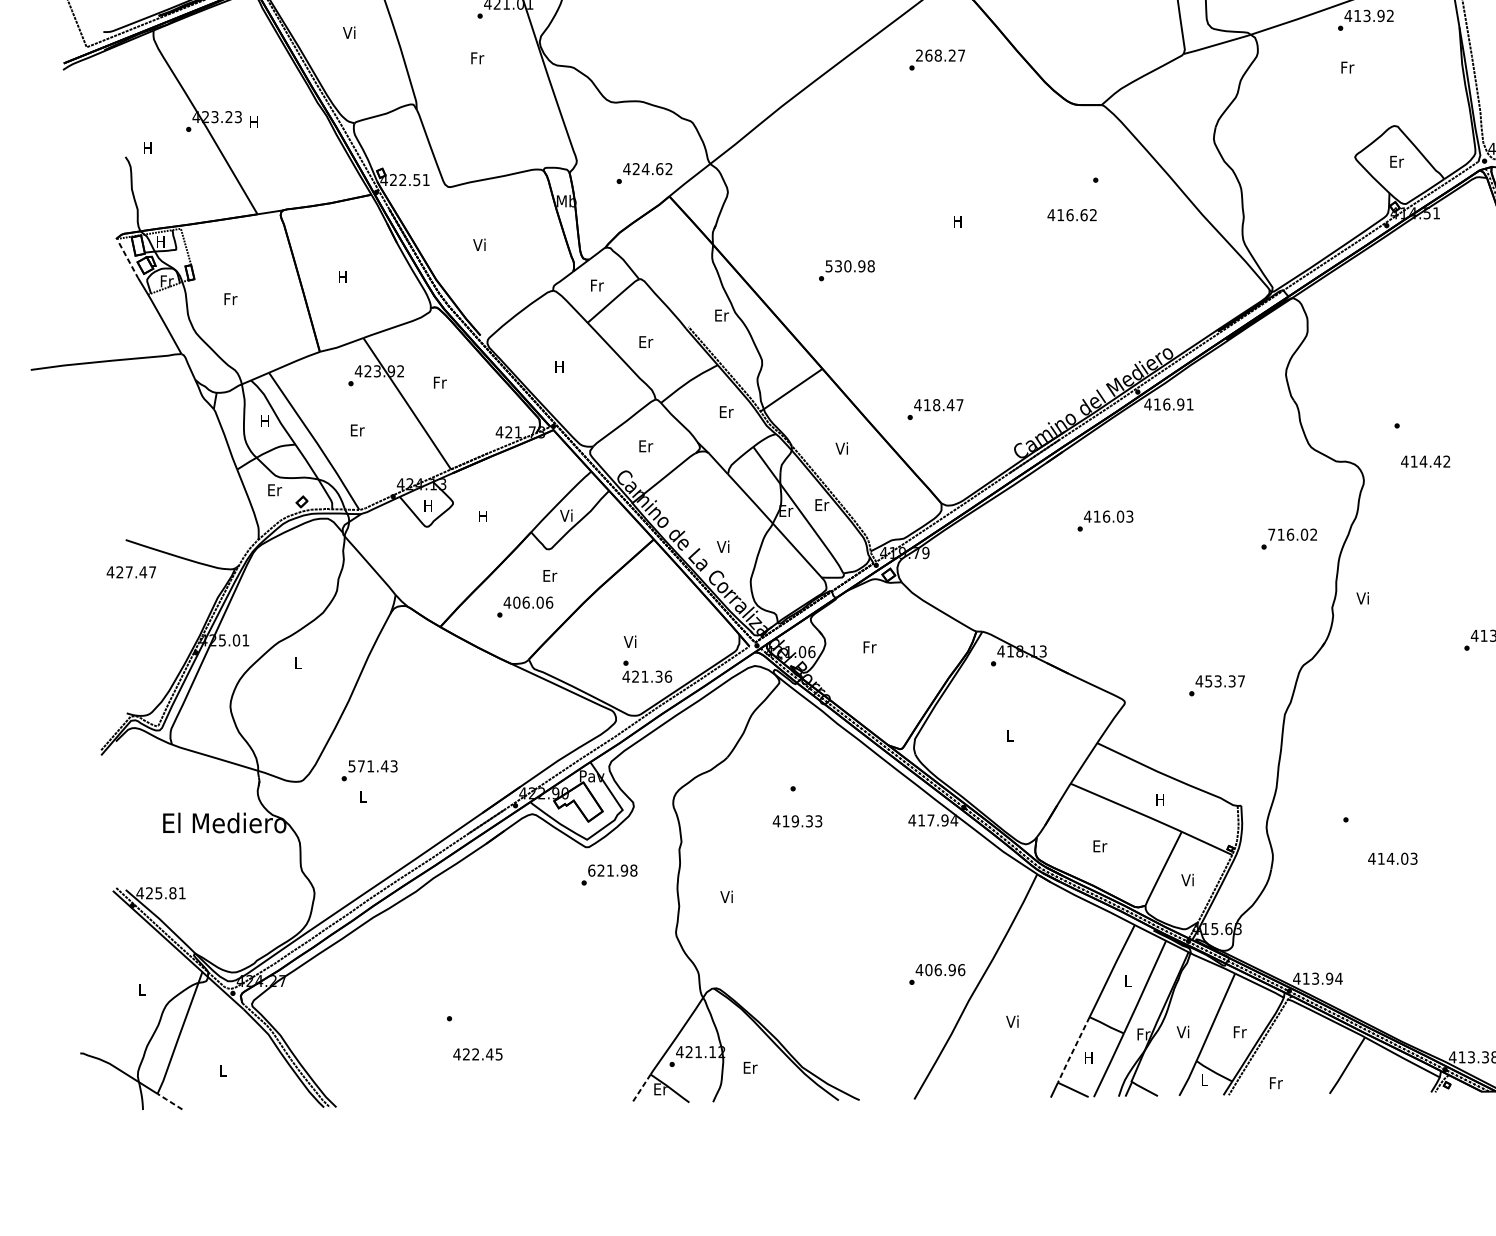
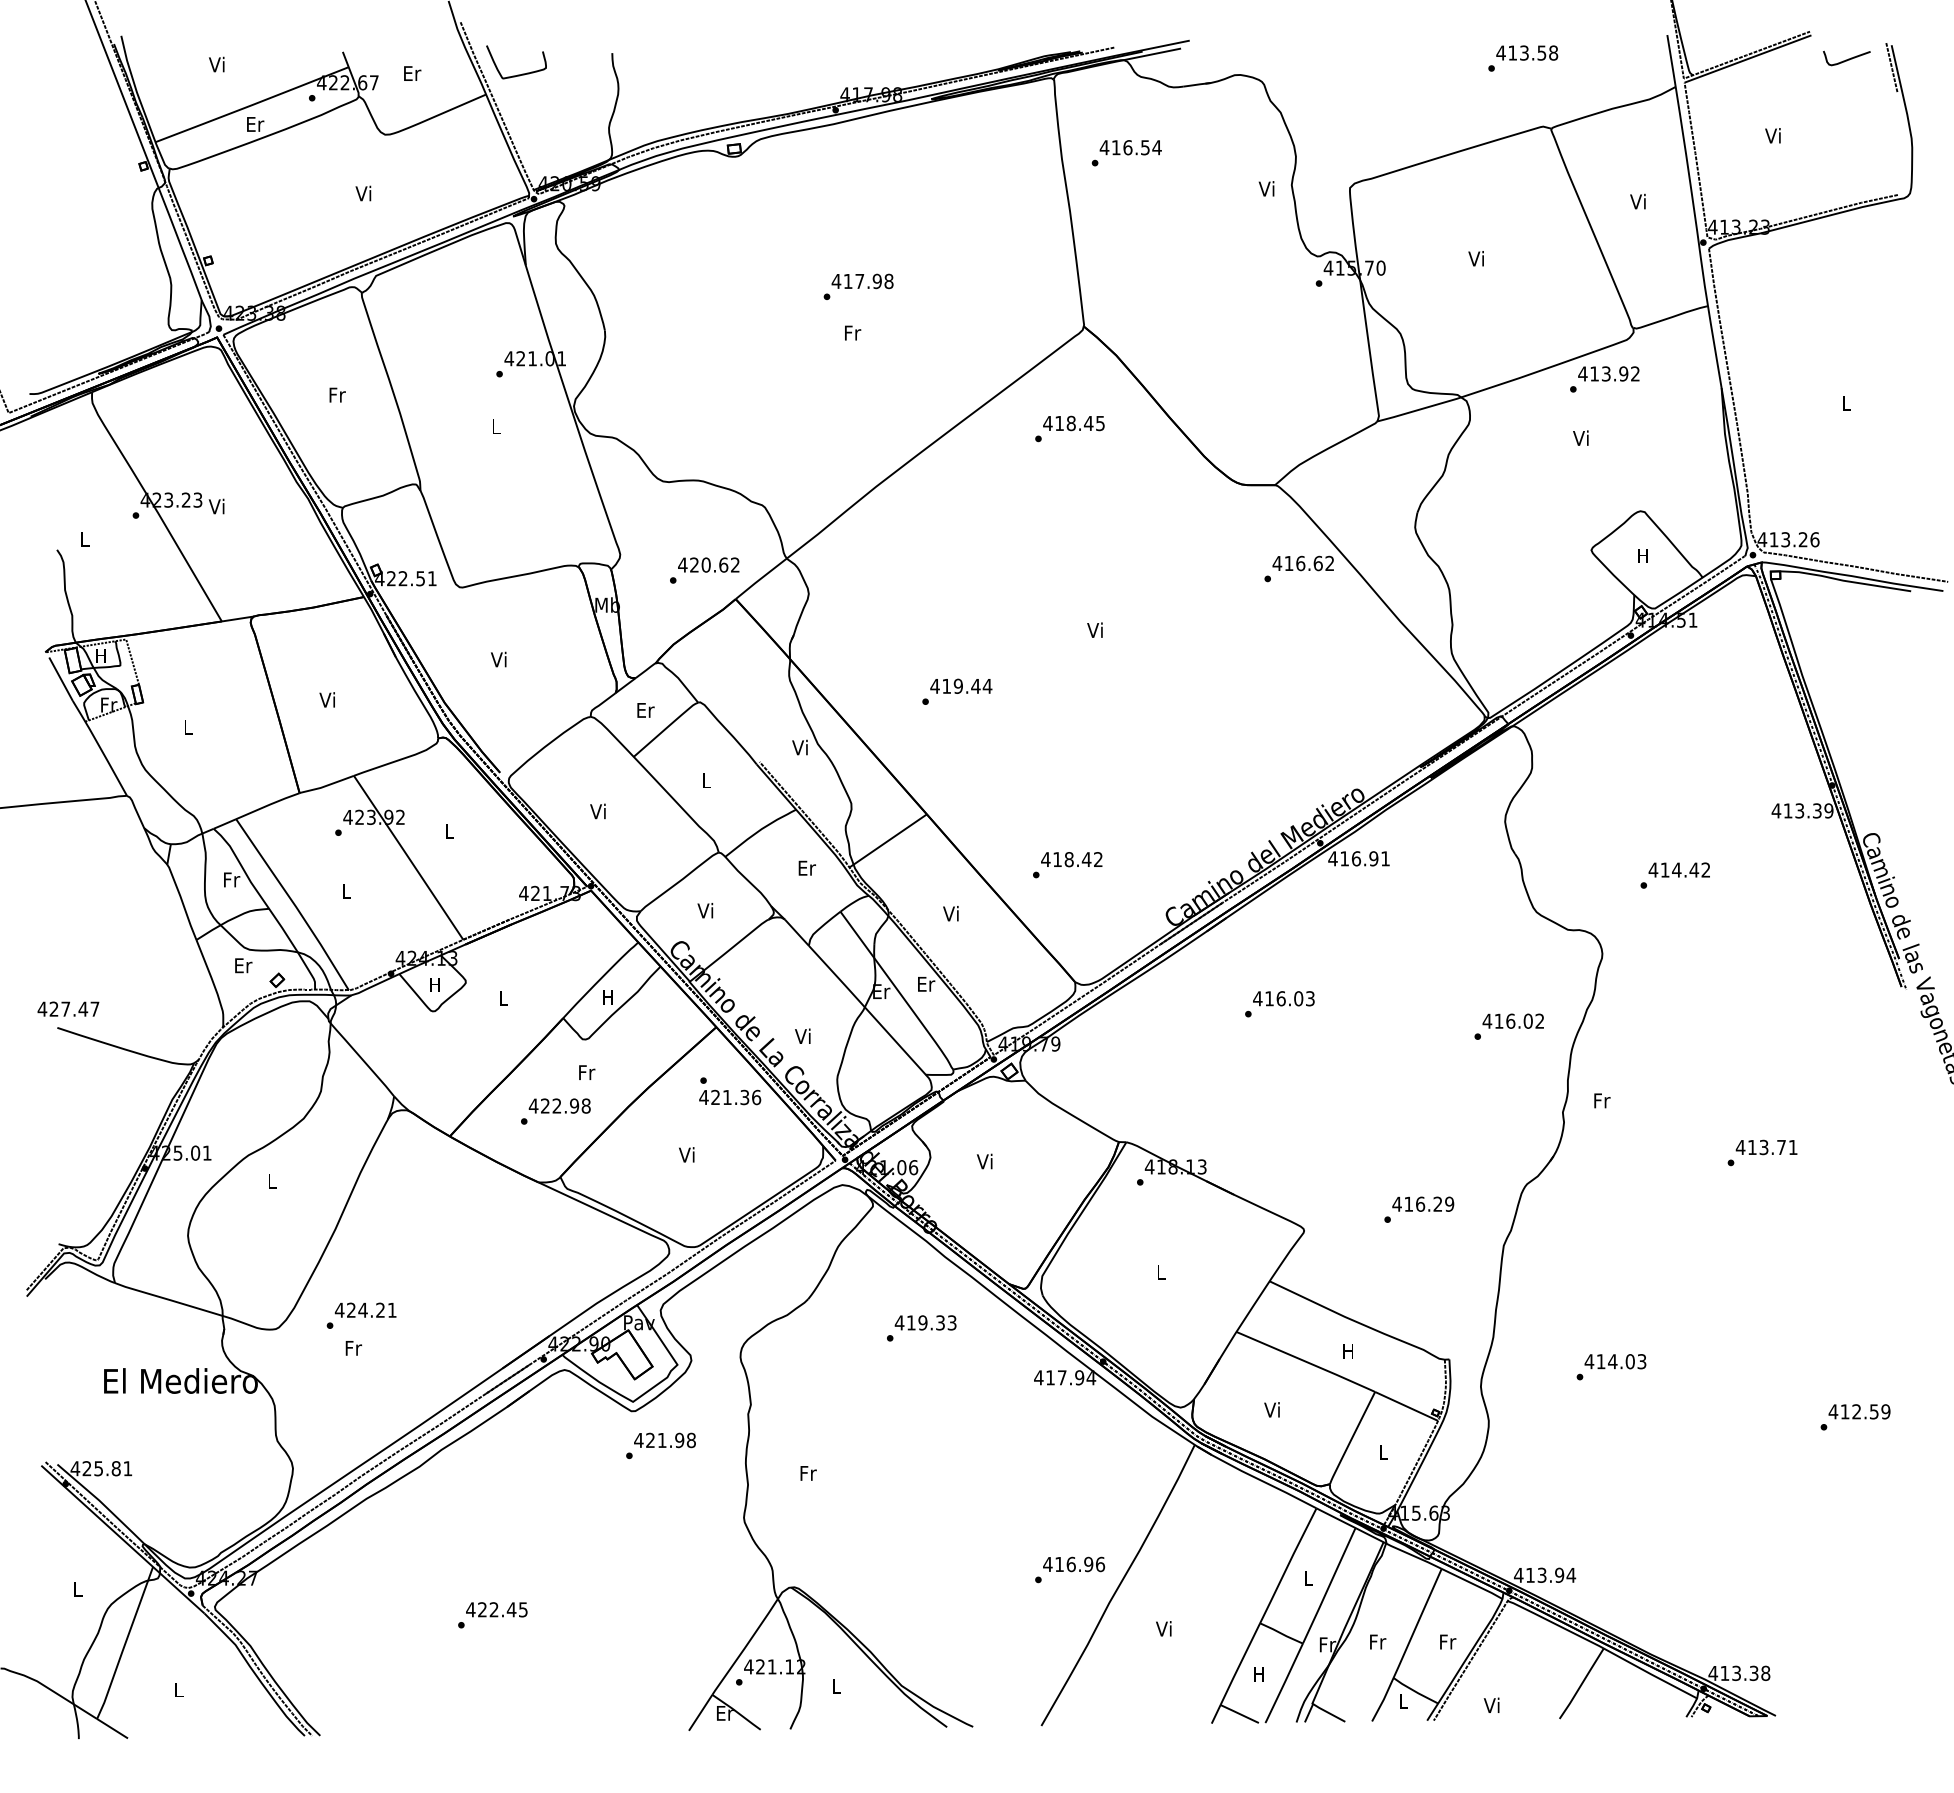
text: (349, 32) -> (336, 394), Vi -> Fr
text: (940, 55) -> (1073, 423), 268.27 -> 418.45
text: (477, 58) -> (496, 426), Fr -> L
text: (1347, 66) -> (1581, 437), Fr -> Vi
text: (253, 122) -> (216, 506), H -> Vi
text: (147, 148) -> (84, 539), H -> L
text: (1396, 161) -> (1643, 555), Er -> H
text: (645, 168) -> (705, 564), 424.62 -> 420.62
text: (1071, 215) -> (1302, 563), moved
text: (956, 220) -> (1094, 629), H -> Vi
line: (129, 260) -> (61, 679), dashed -> solid
text: (850, 265) -> (961, 685), 530.98 -> 419.44
text: (341, 276) -> (326, 699), H -> Vi
text: (597, 285) -> (645, 710), Fr -> Er
text: (230, 299) -> (188, 727), Fr -> L
text: (722, 315) -> (801, 747), Er -> Vi
text: (645, 341) -> (706, 780), Er -> L
text: (558, 366) -> (597, 811), H -> Vi
text: (439, 382) -> (449, 831), Fr -> L
text: (960, 405) -> (1098, 859), 418.47 -> 418.42
text: (266, 421) -> (232, 879), H -> Fr
text: (357, 429) -> (346, 890), Er -> L
text: (645, 445) -> (706, 910), Er -> Vi
text: (1424, 461) -> (1678, 869), moved
text: (565, 515) -> (606, 997), Vi -> H
text: (482, 516) -> (502, 998), H -> L
text: (1271, 534) -> (1487, 1020), 716.02 -> 416.02
text: (131, 571) -> (68, 1008), moved
text: (549, 575) -> (586, 1072), Er -> Fr
text: (1363, 598) -> (1601, 1100), Vi -> Fr
text: (532, 602) -> (565, 1105), 406.06 -> 422.98
text: (869, 647) -> (985, 1161), Fr -> Vi
text: (647, 671) -> (730, 1091), moved
text: (1225, 680) -> (1429, 1203), 453.37 -> 416.29
text: (372, 765) -> (365, 1309), 571.43 -> 424.21
text: (363, 796) -> (353, 1348), L -> Fr
text: (797, 821) -> (925, 1322), moved
text: (1100, 845) -> (1273, 1409), Er -> Vi
text: (1392, 858) -> (1615, 1361), moved
text: (591, 870) -> (638, 1440), 621.98 -> 421.98
text: (1187, 879) -> (1382, 1451), Vi -> L
text: (726, 896) -> (807, 1472), Vi -> Fr
text: (928, 970) -> (1059, 1564), 406.96 -> 416.96
text: (1183, 1031) -> (1377, 1641), Vi -> Fr
line: (1073, 1051) -> (1239, 1665), dashed -> solid
text: (477, 1054) -> (496, 1609), moved
text: (750, 1067) -> (836, 1686), Er -> L
text: (1275, 1082) -> (1492, 1704), Fr -> Vi
line: (641, 1089) -> (700, 1713), dashed -> solid
line: (169, 1101) -> (112, 1728), dashed -> solid

